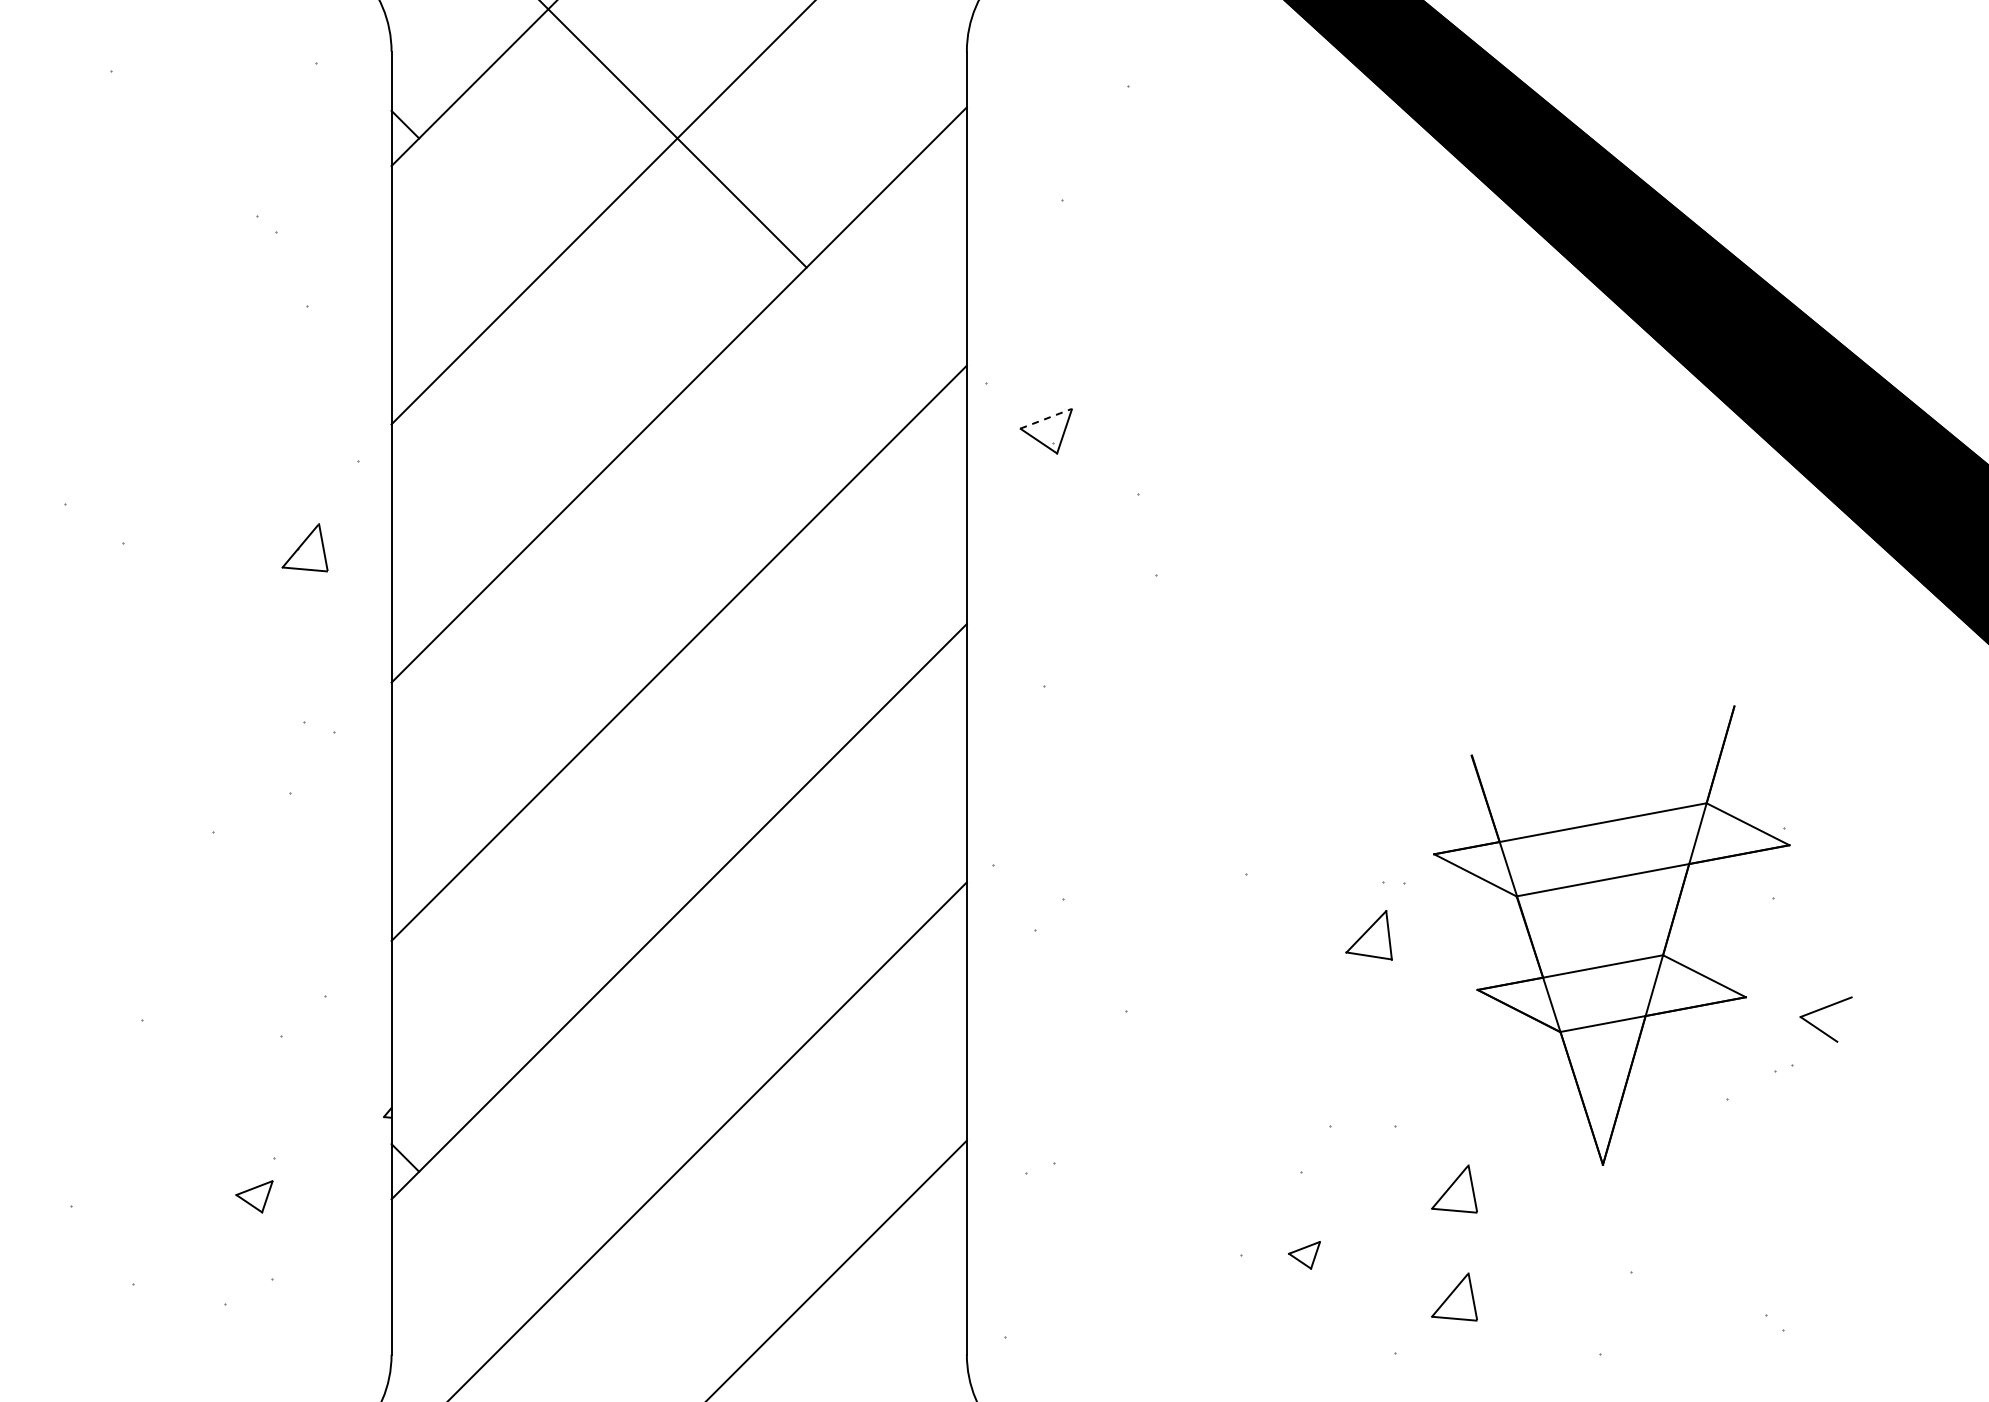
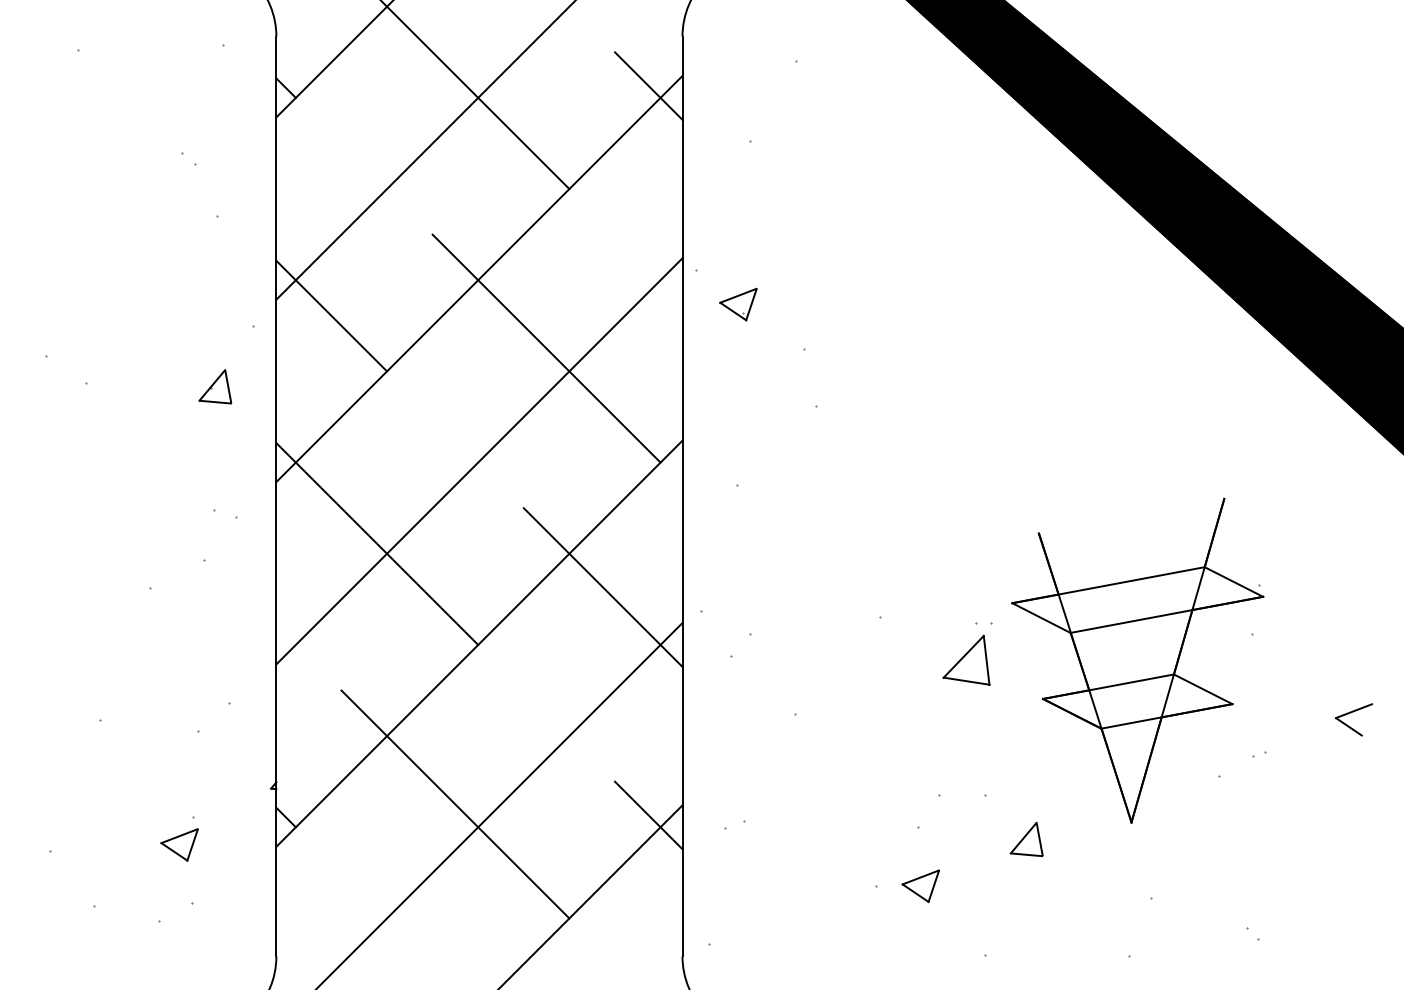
line: (918, 121) -> (648, 85), added
line: (1046, 418) -> (738, 295), dashed -> solid
line: (469, 447) -> (331, 316), added
line: (773, 493) -> (545, 348), added
line: (534, 770) -> (377, 544), added
line: (854, 831) -> (603, 587), added
part: (1368, 935) -> (966, 660), size x1.43
part: (1823, 1009) -> (1352, 712), moved
line: (644, 1138) -> (454, 803), added
line: (918, 1154) -> (648, 815), added
part: (254, 1196) -> (179, 844), size x1.43
part: (1304, 1255) -> (920, 886), size x1.67
part: (1454, 1296) -> (1026, 915), removed

